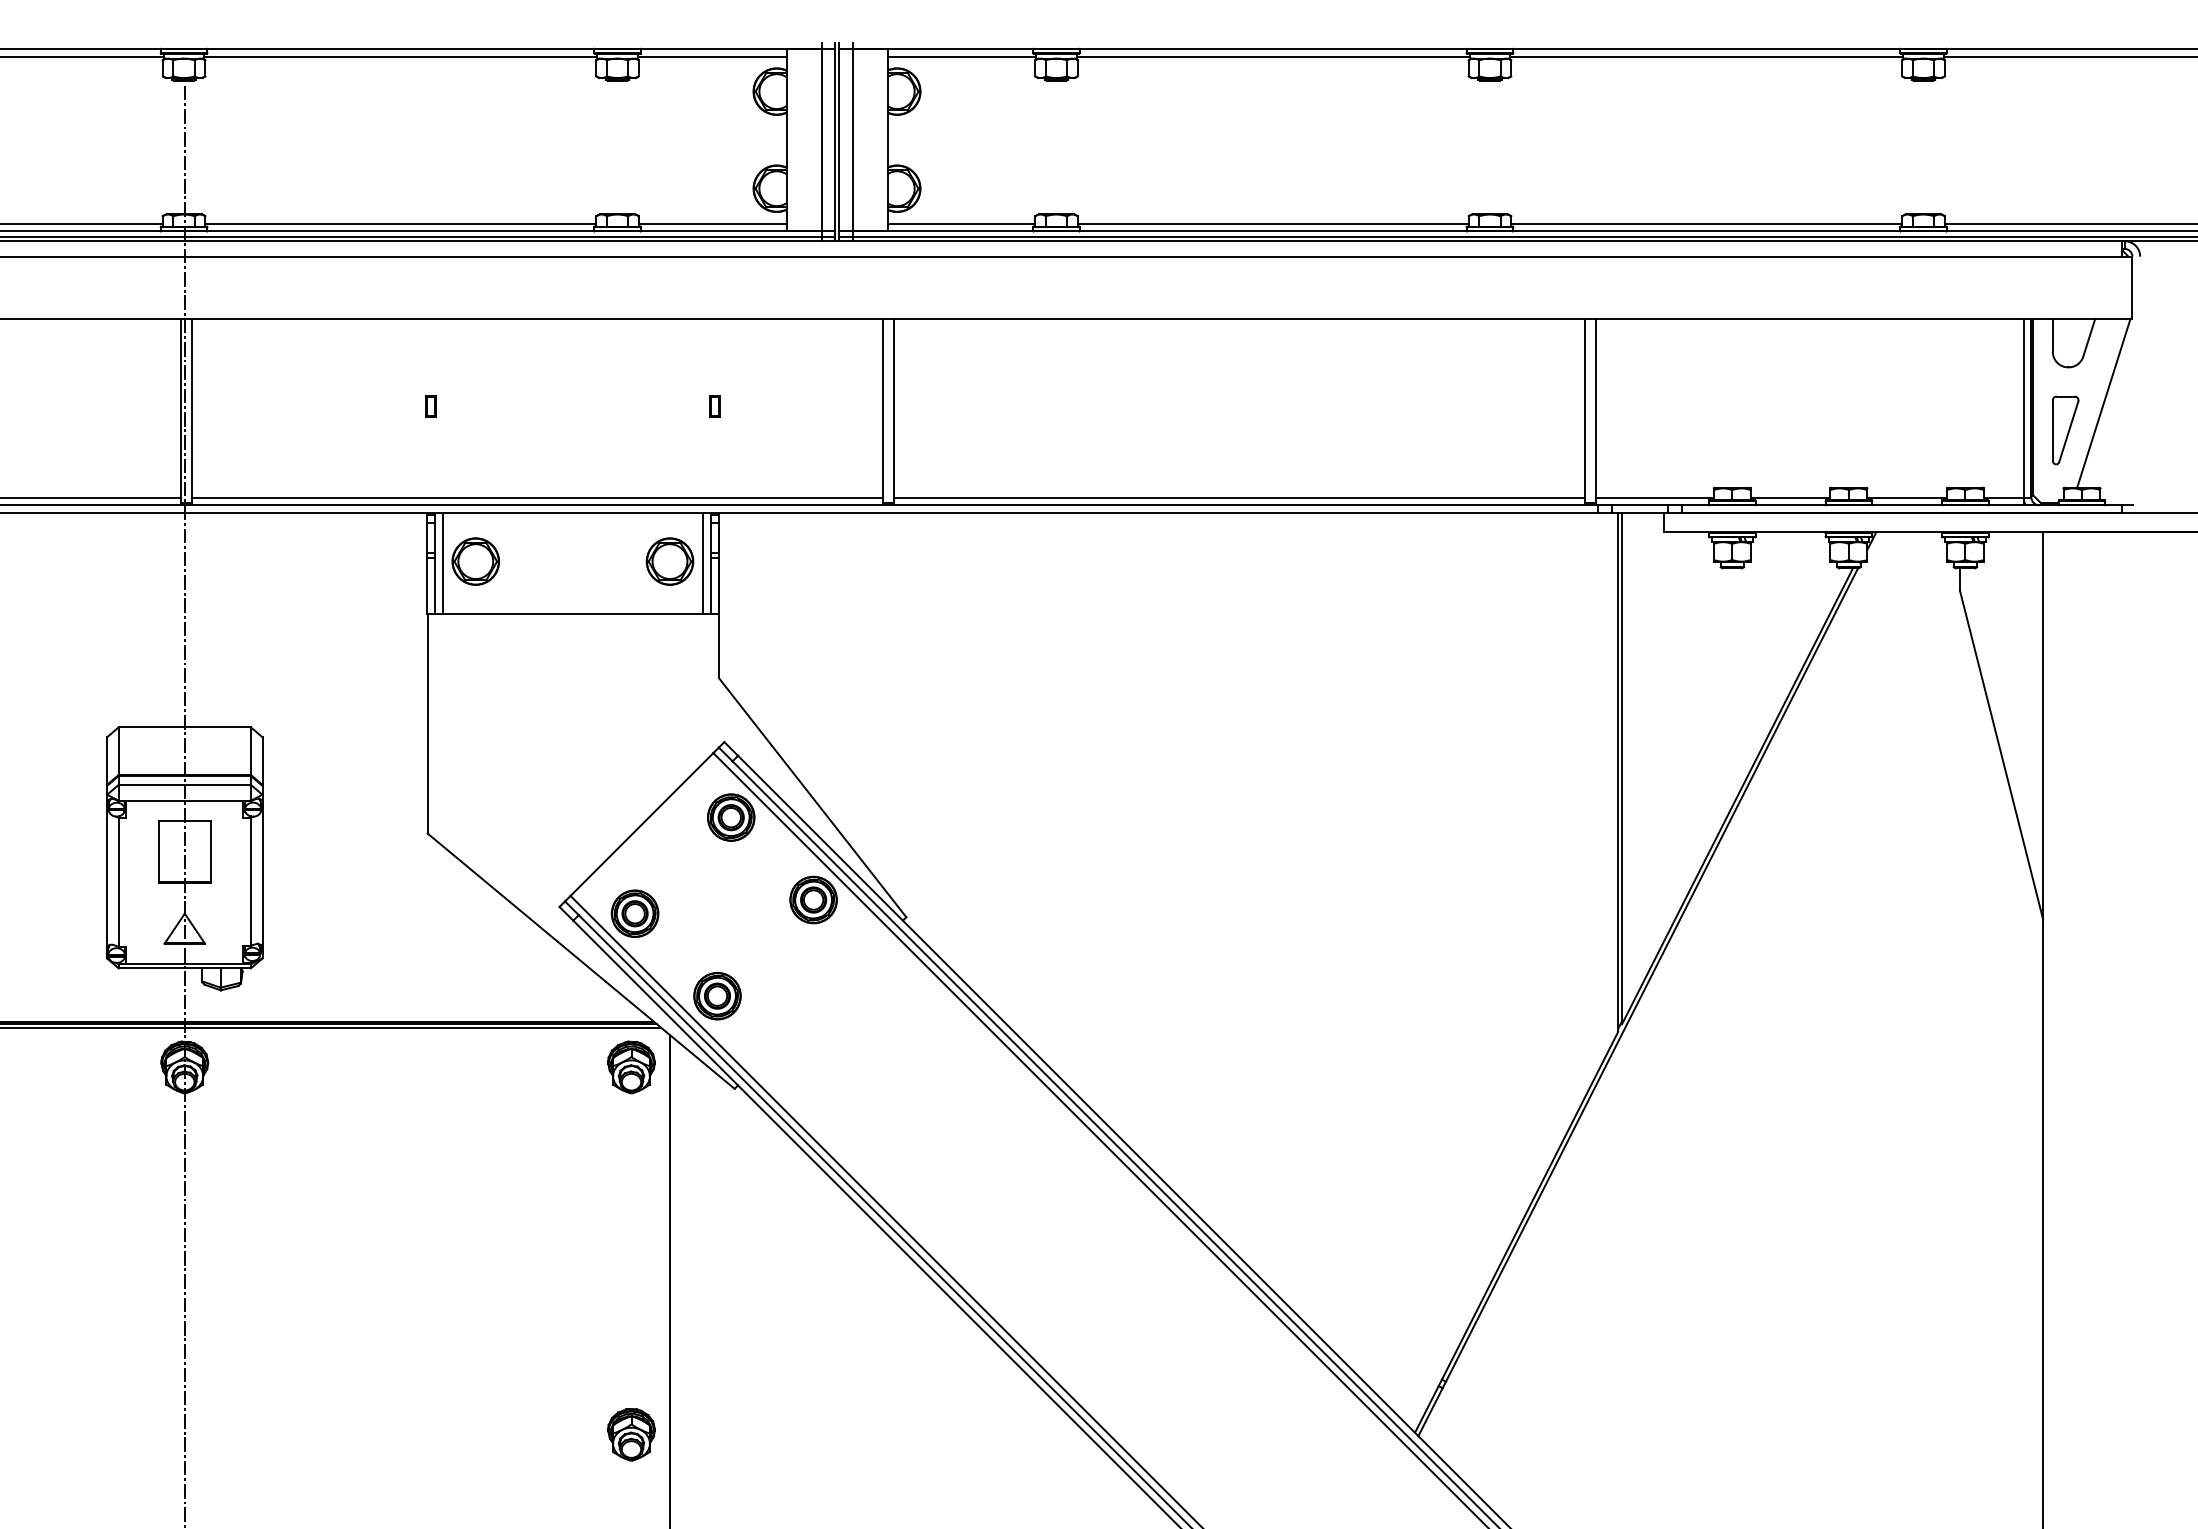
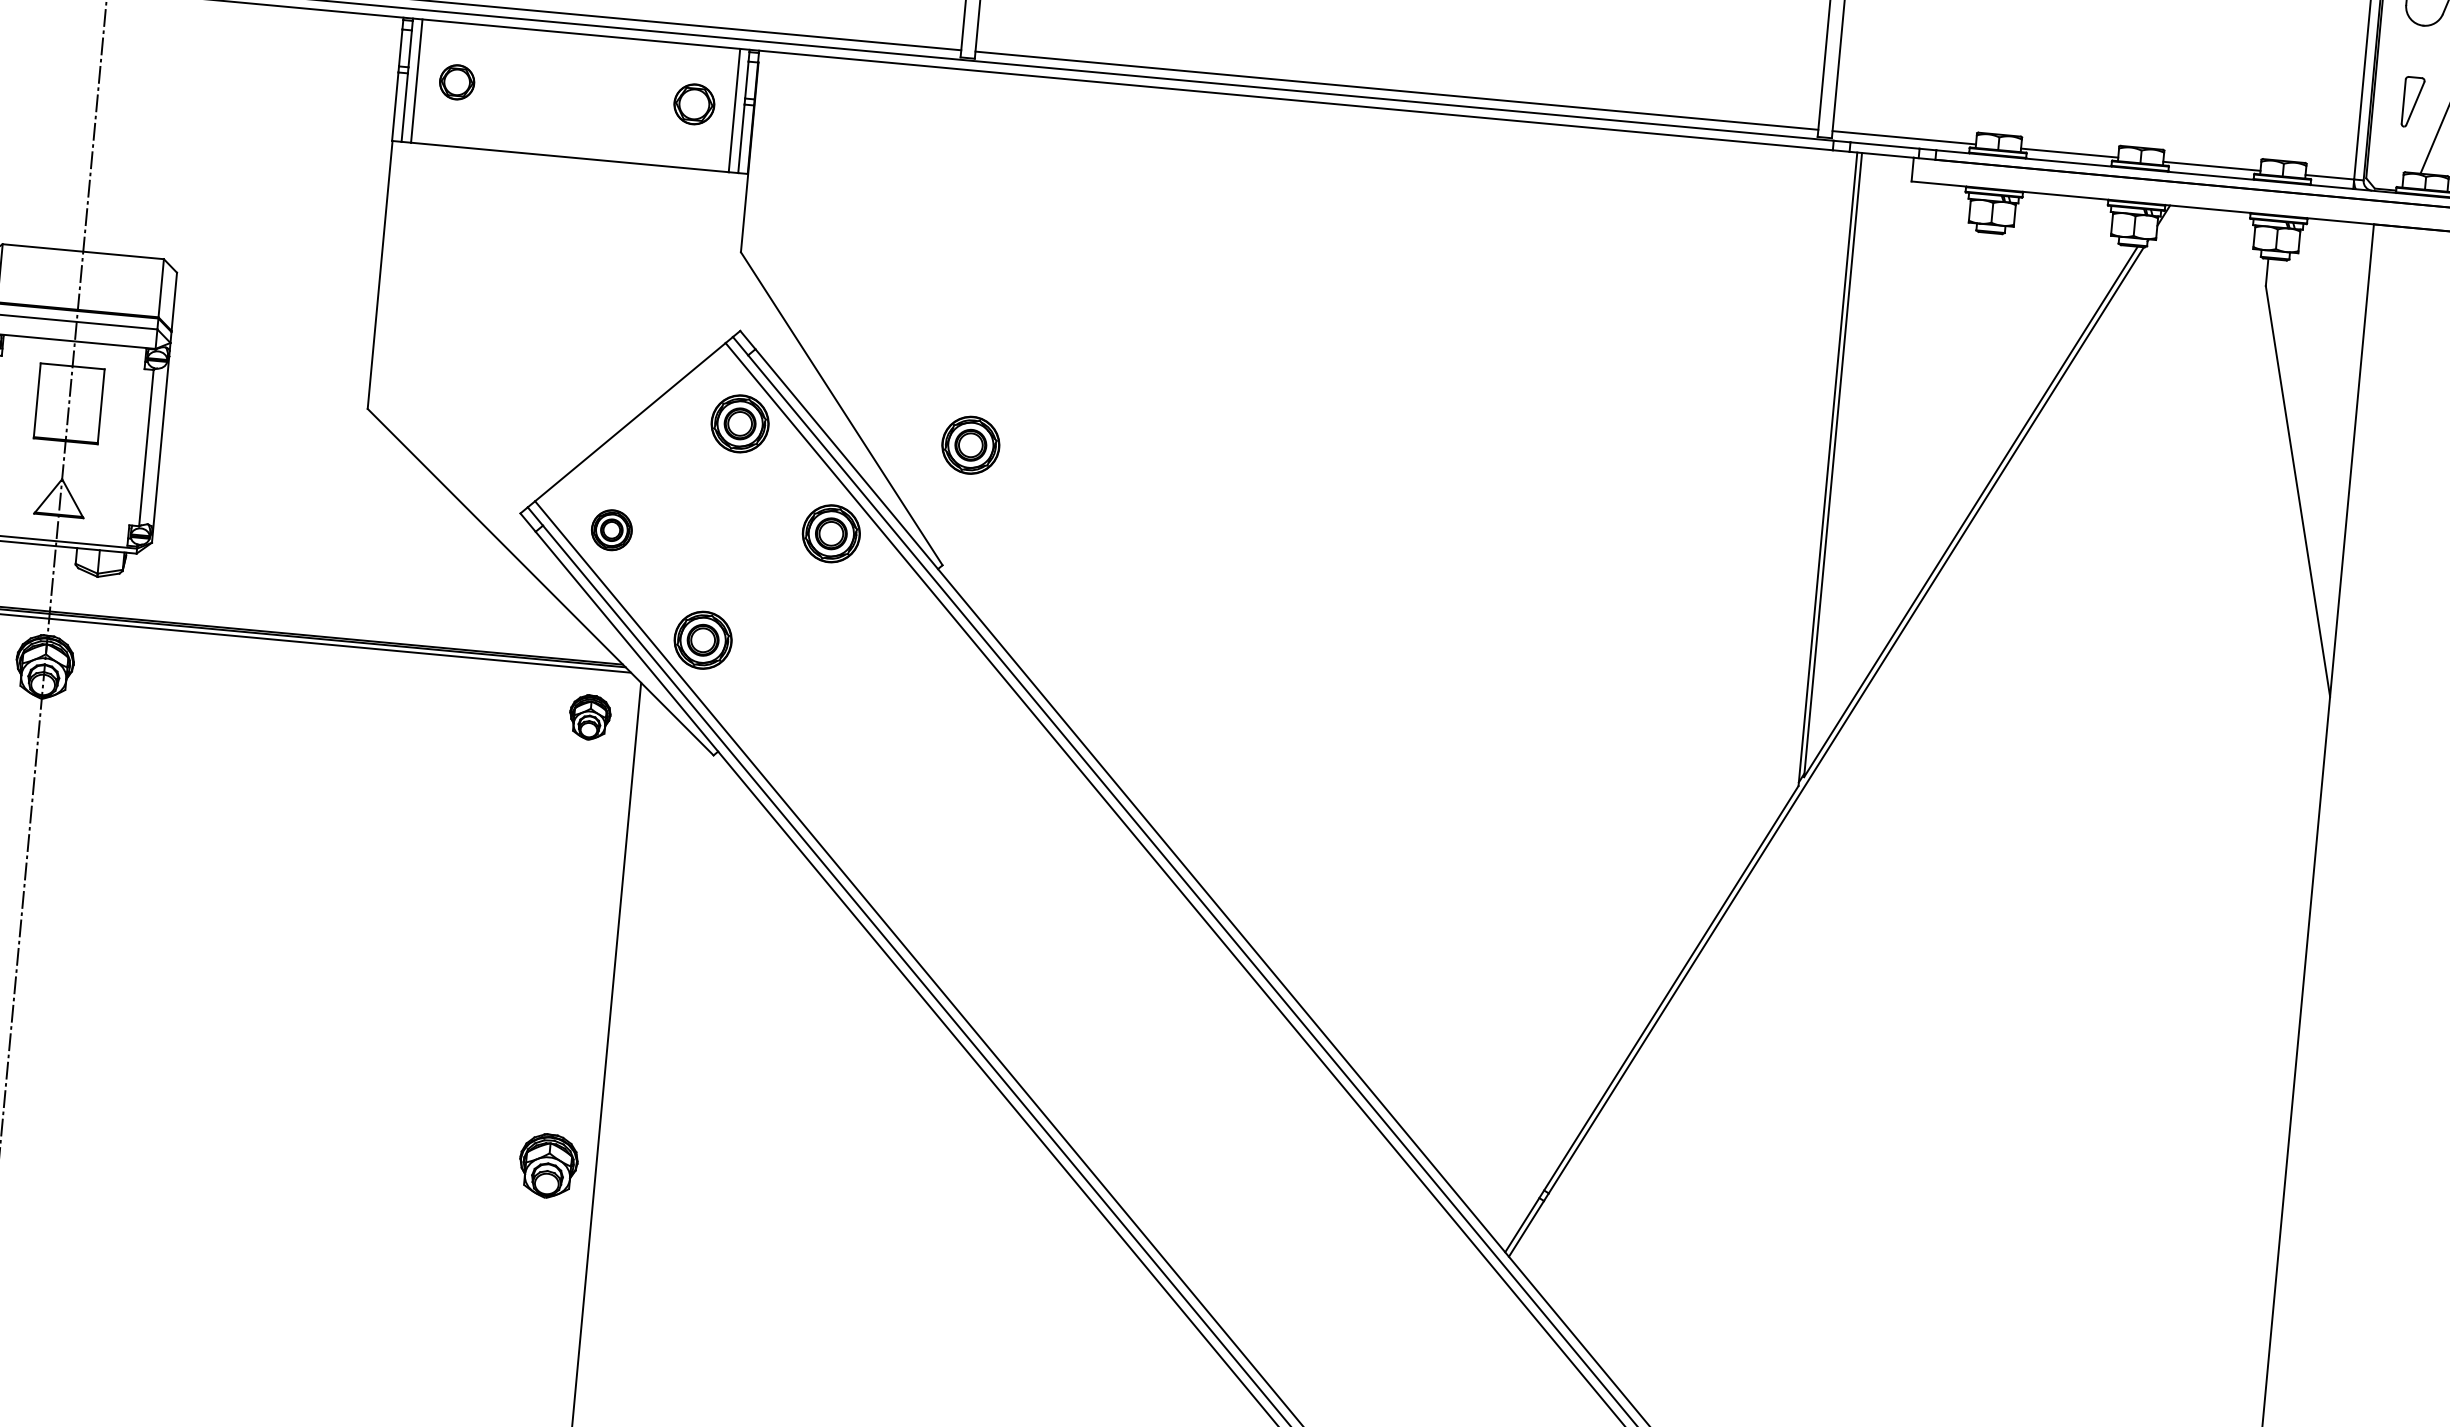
part: (2065, 430) -> (2412, 102), size x0.6
part: (475, 561) -> (456, 82), size x0.6
part: (669, 561) -> (693, 104), size x0.7
part: (920, 817) -> (971, 445), added
part: (634, 913) -> (611, 529), size x0.7
part: (631, 1067) -> (590, 717), size x0.7

